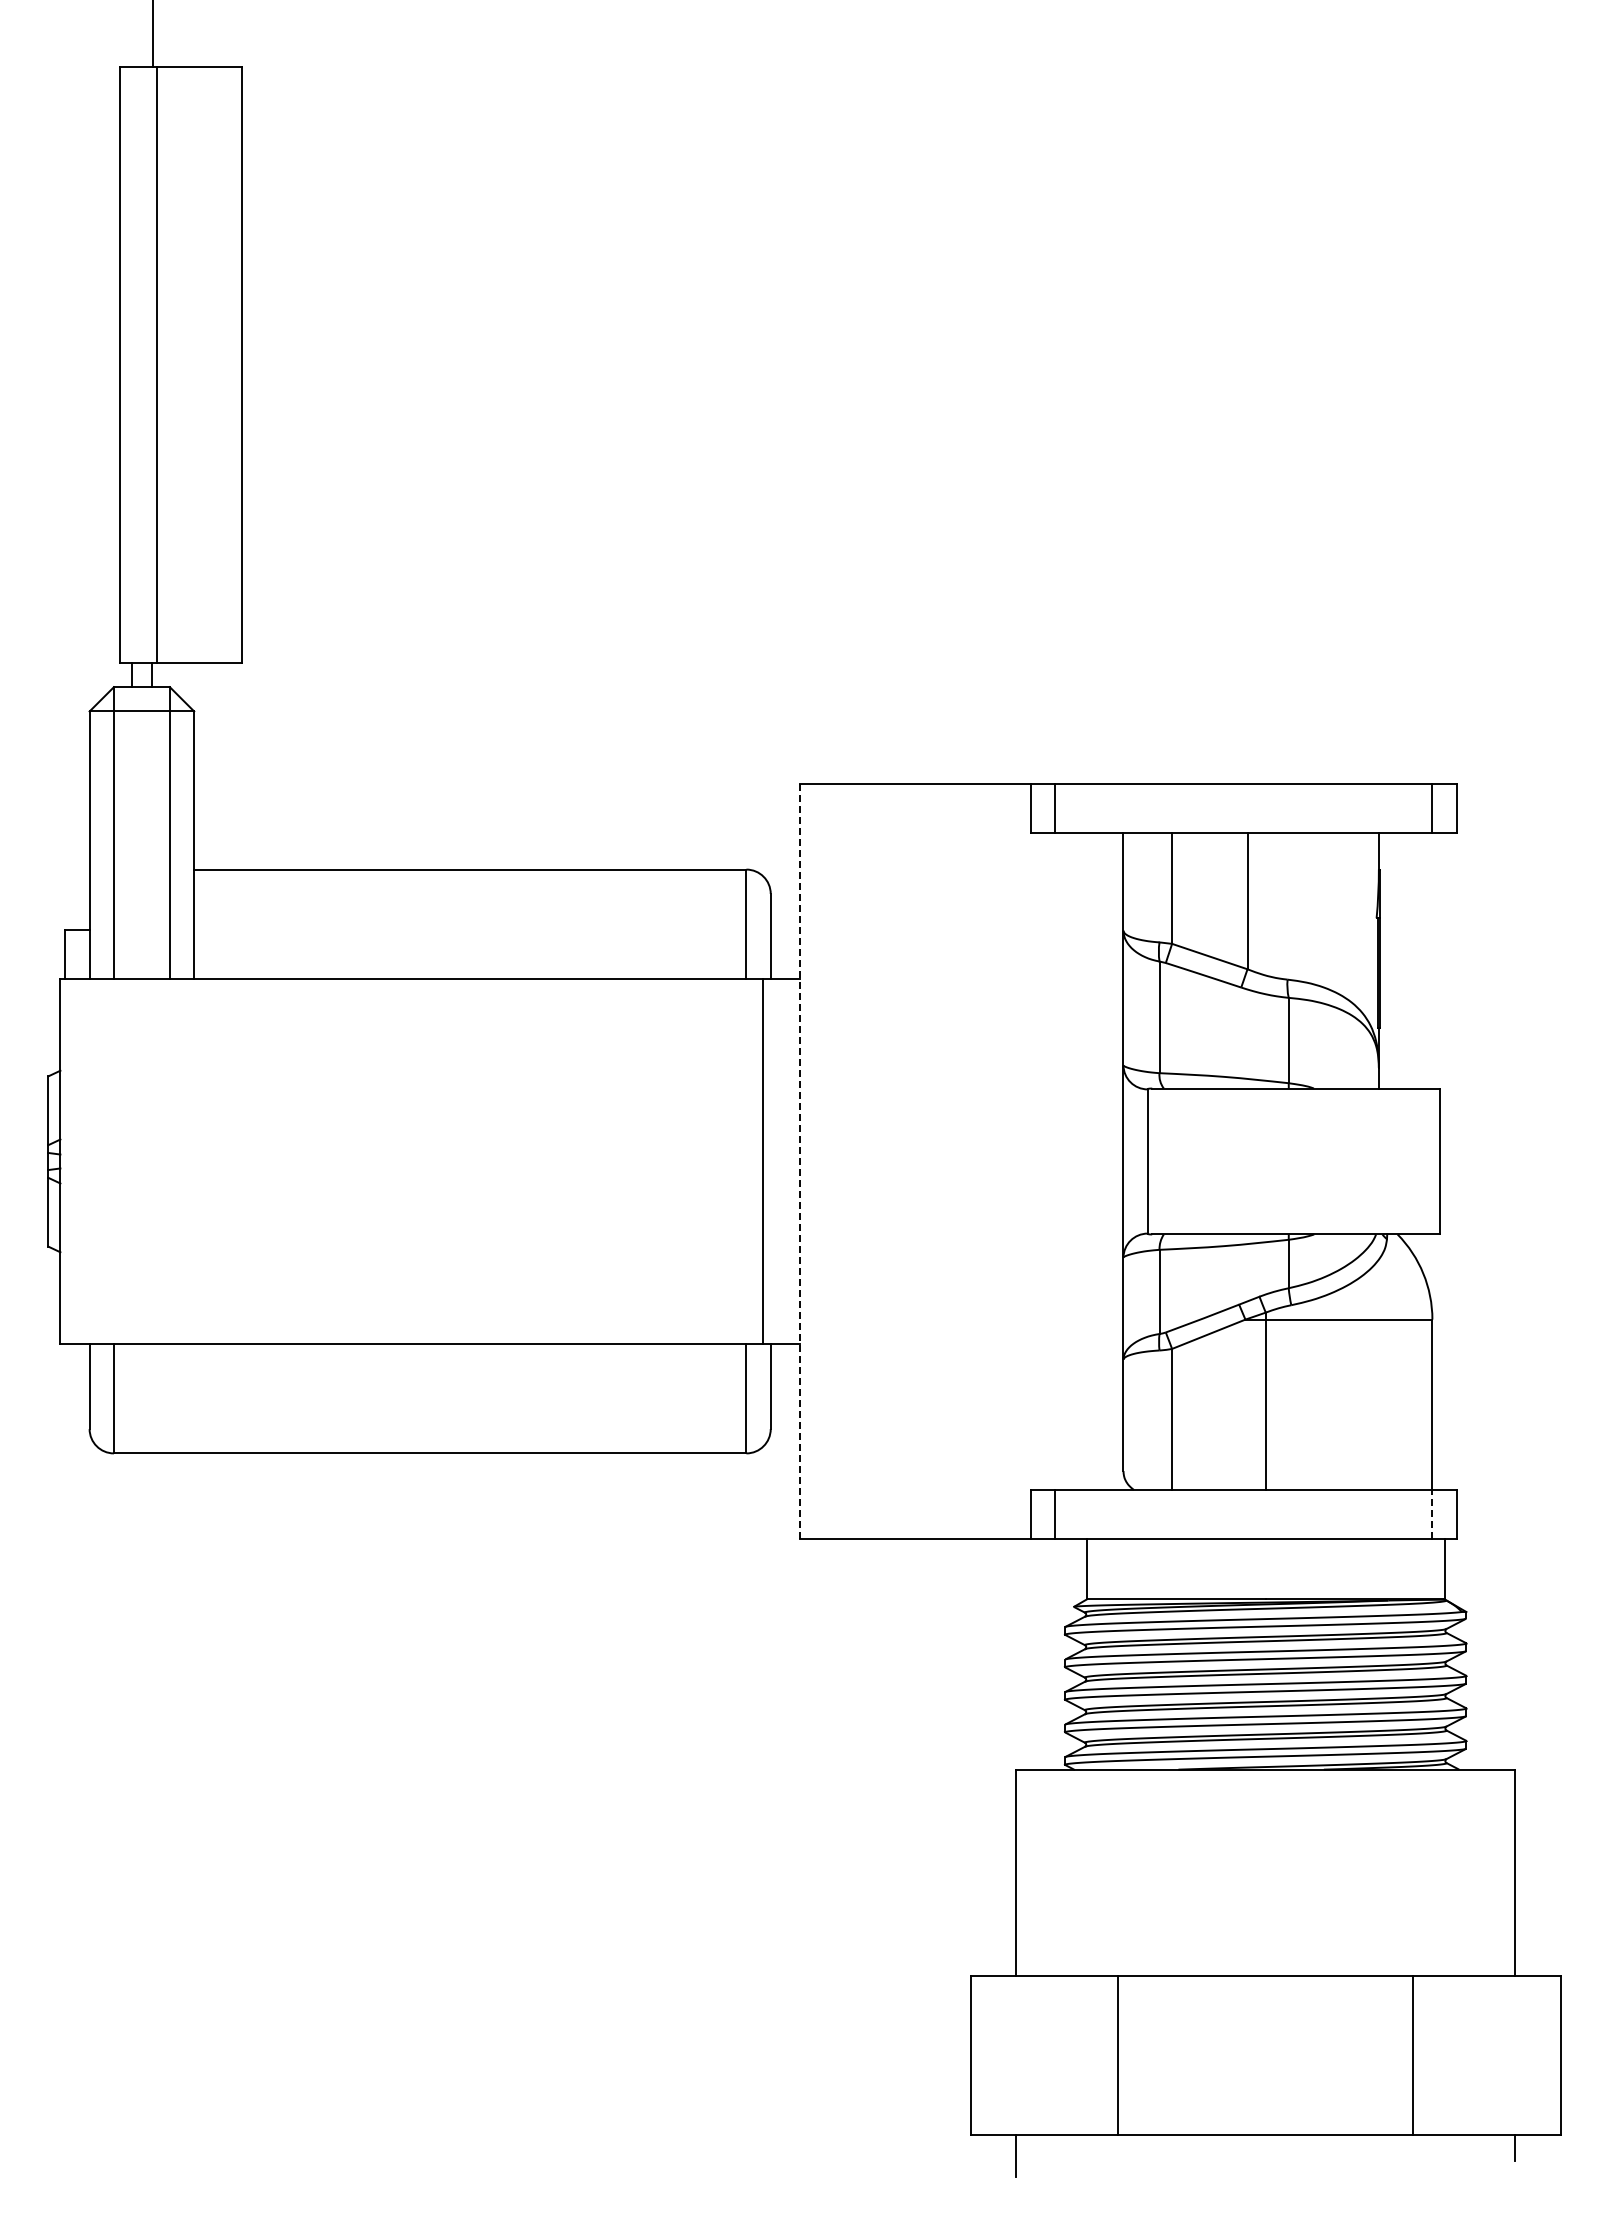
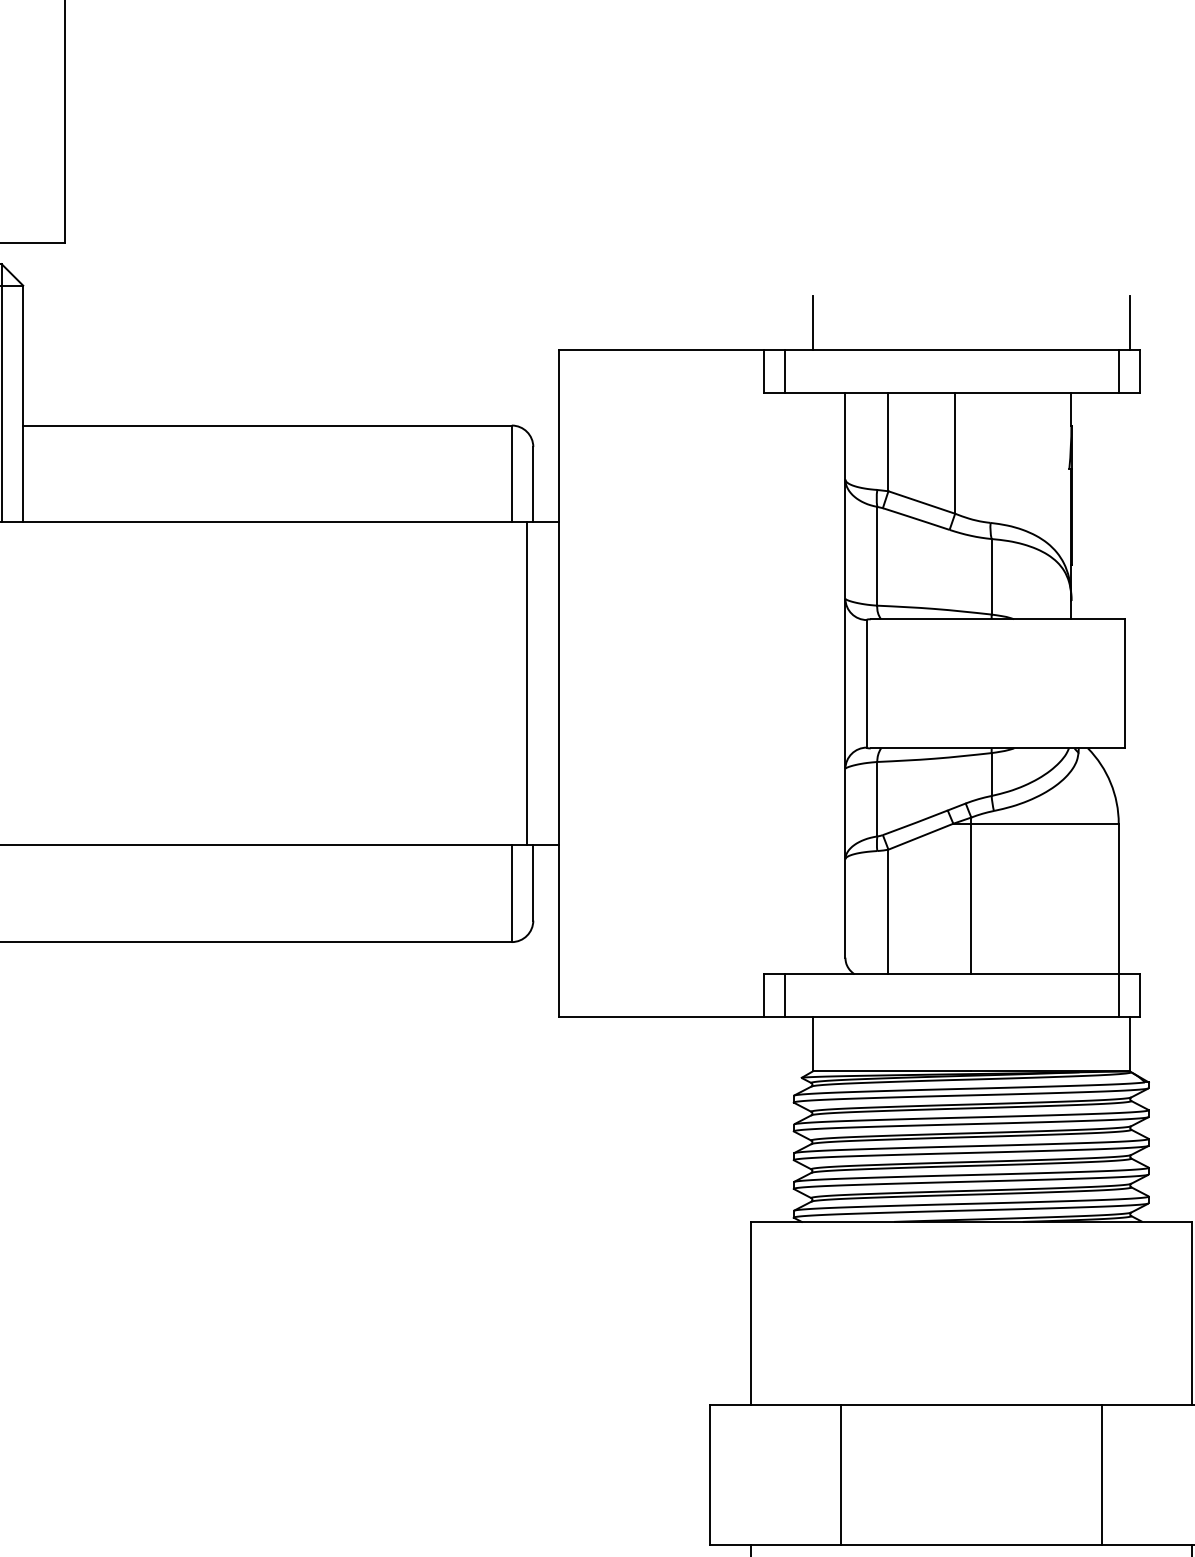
line: (1086, 753) -> (812, 322), added
line: (1444, 753) -> (1129, 322), added
line: (799, 1162) -> (558, 684), dashed -> solid
line: (1432, 1513) -> (1118, 995), dashed -> solid

